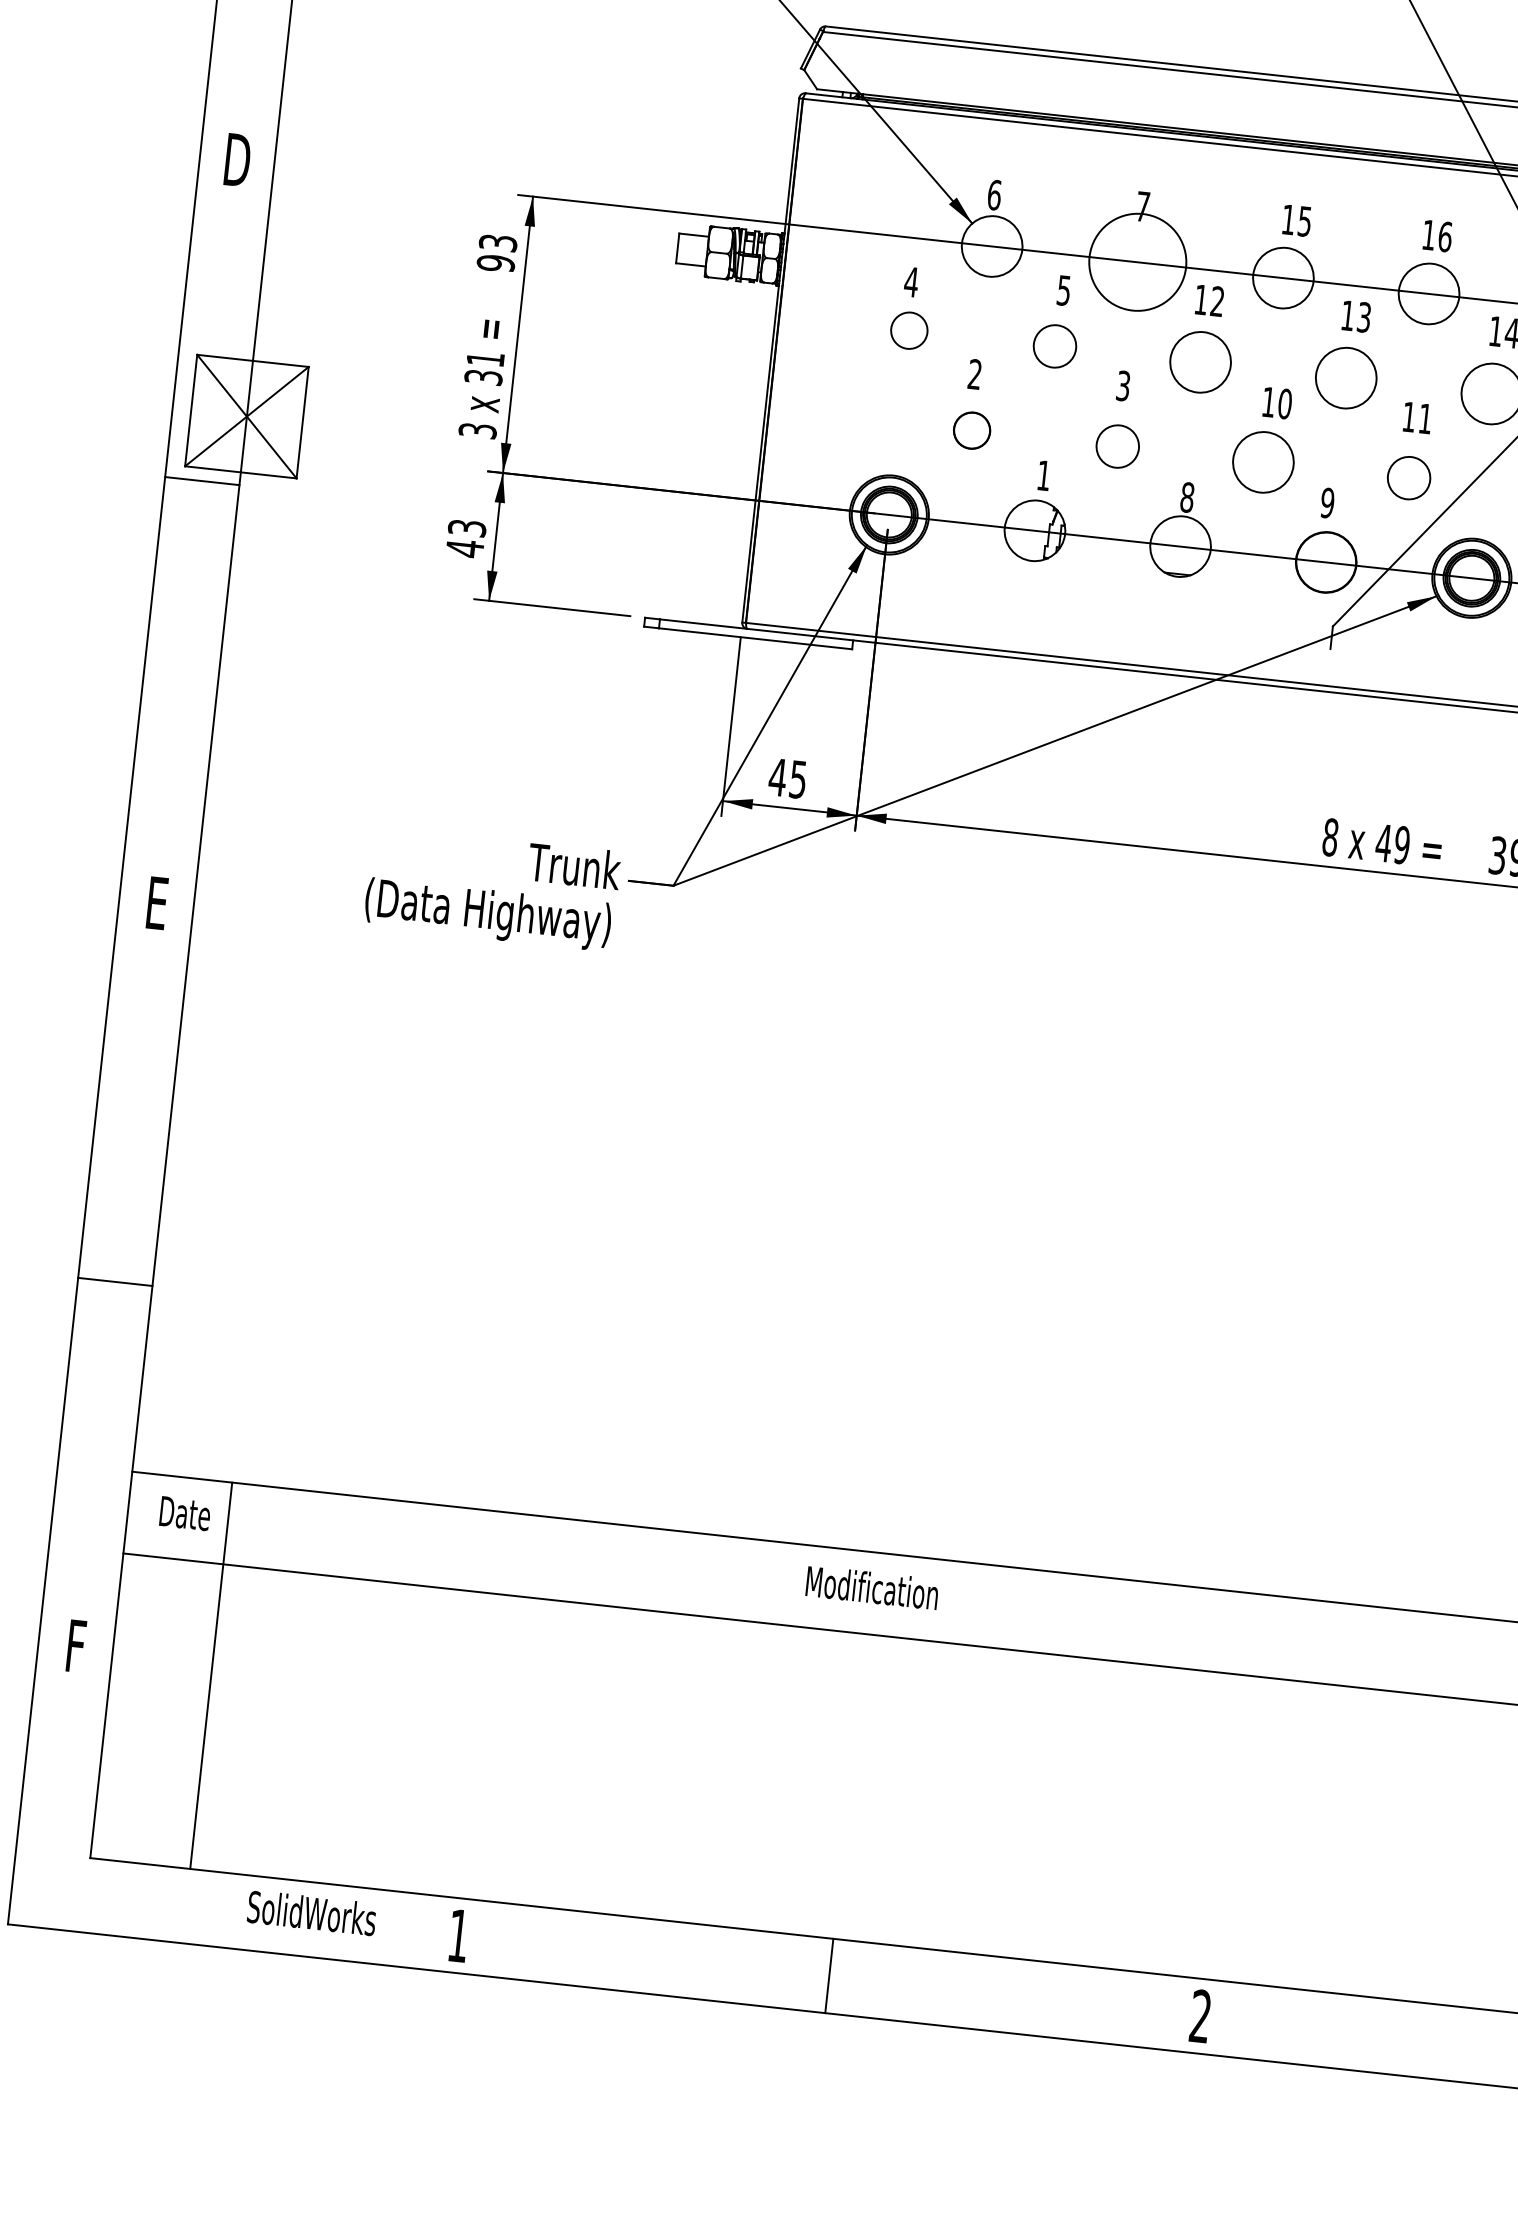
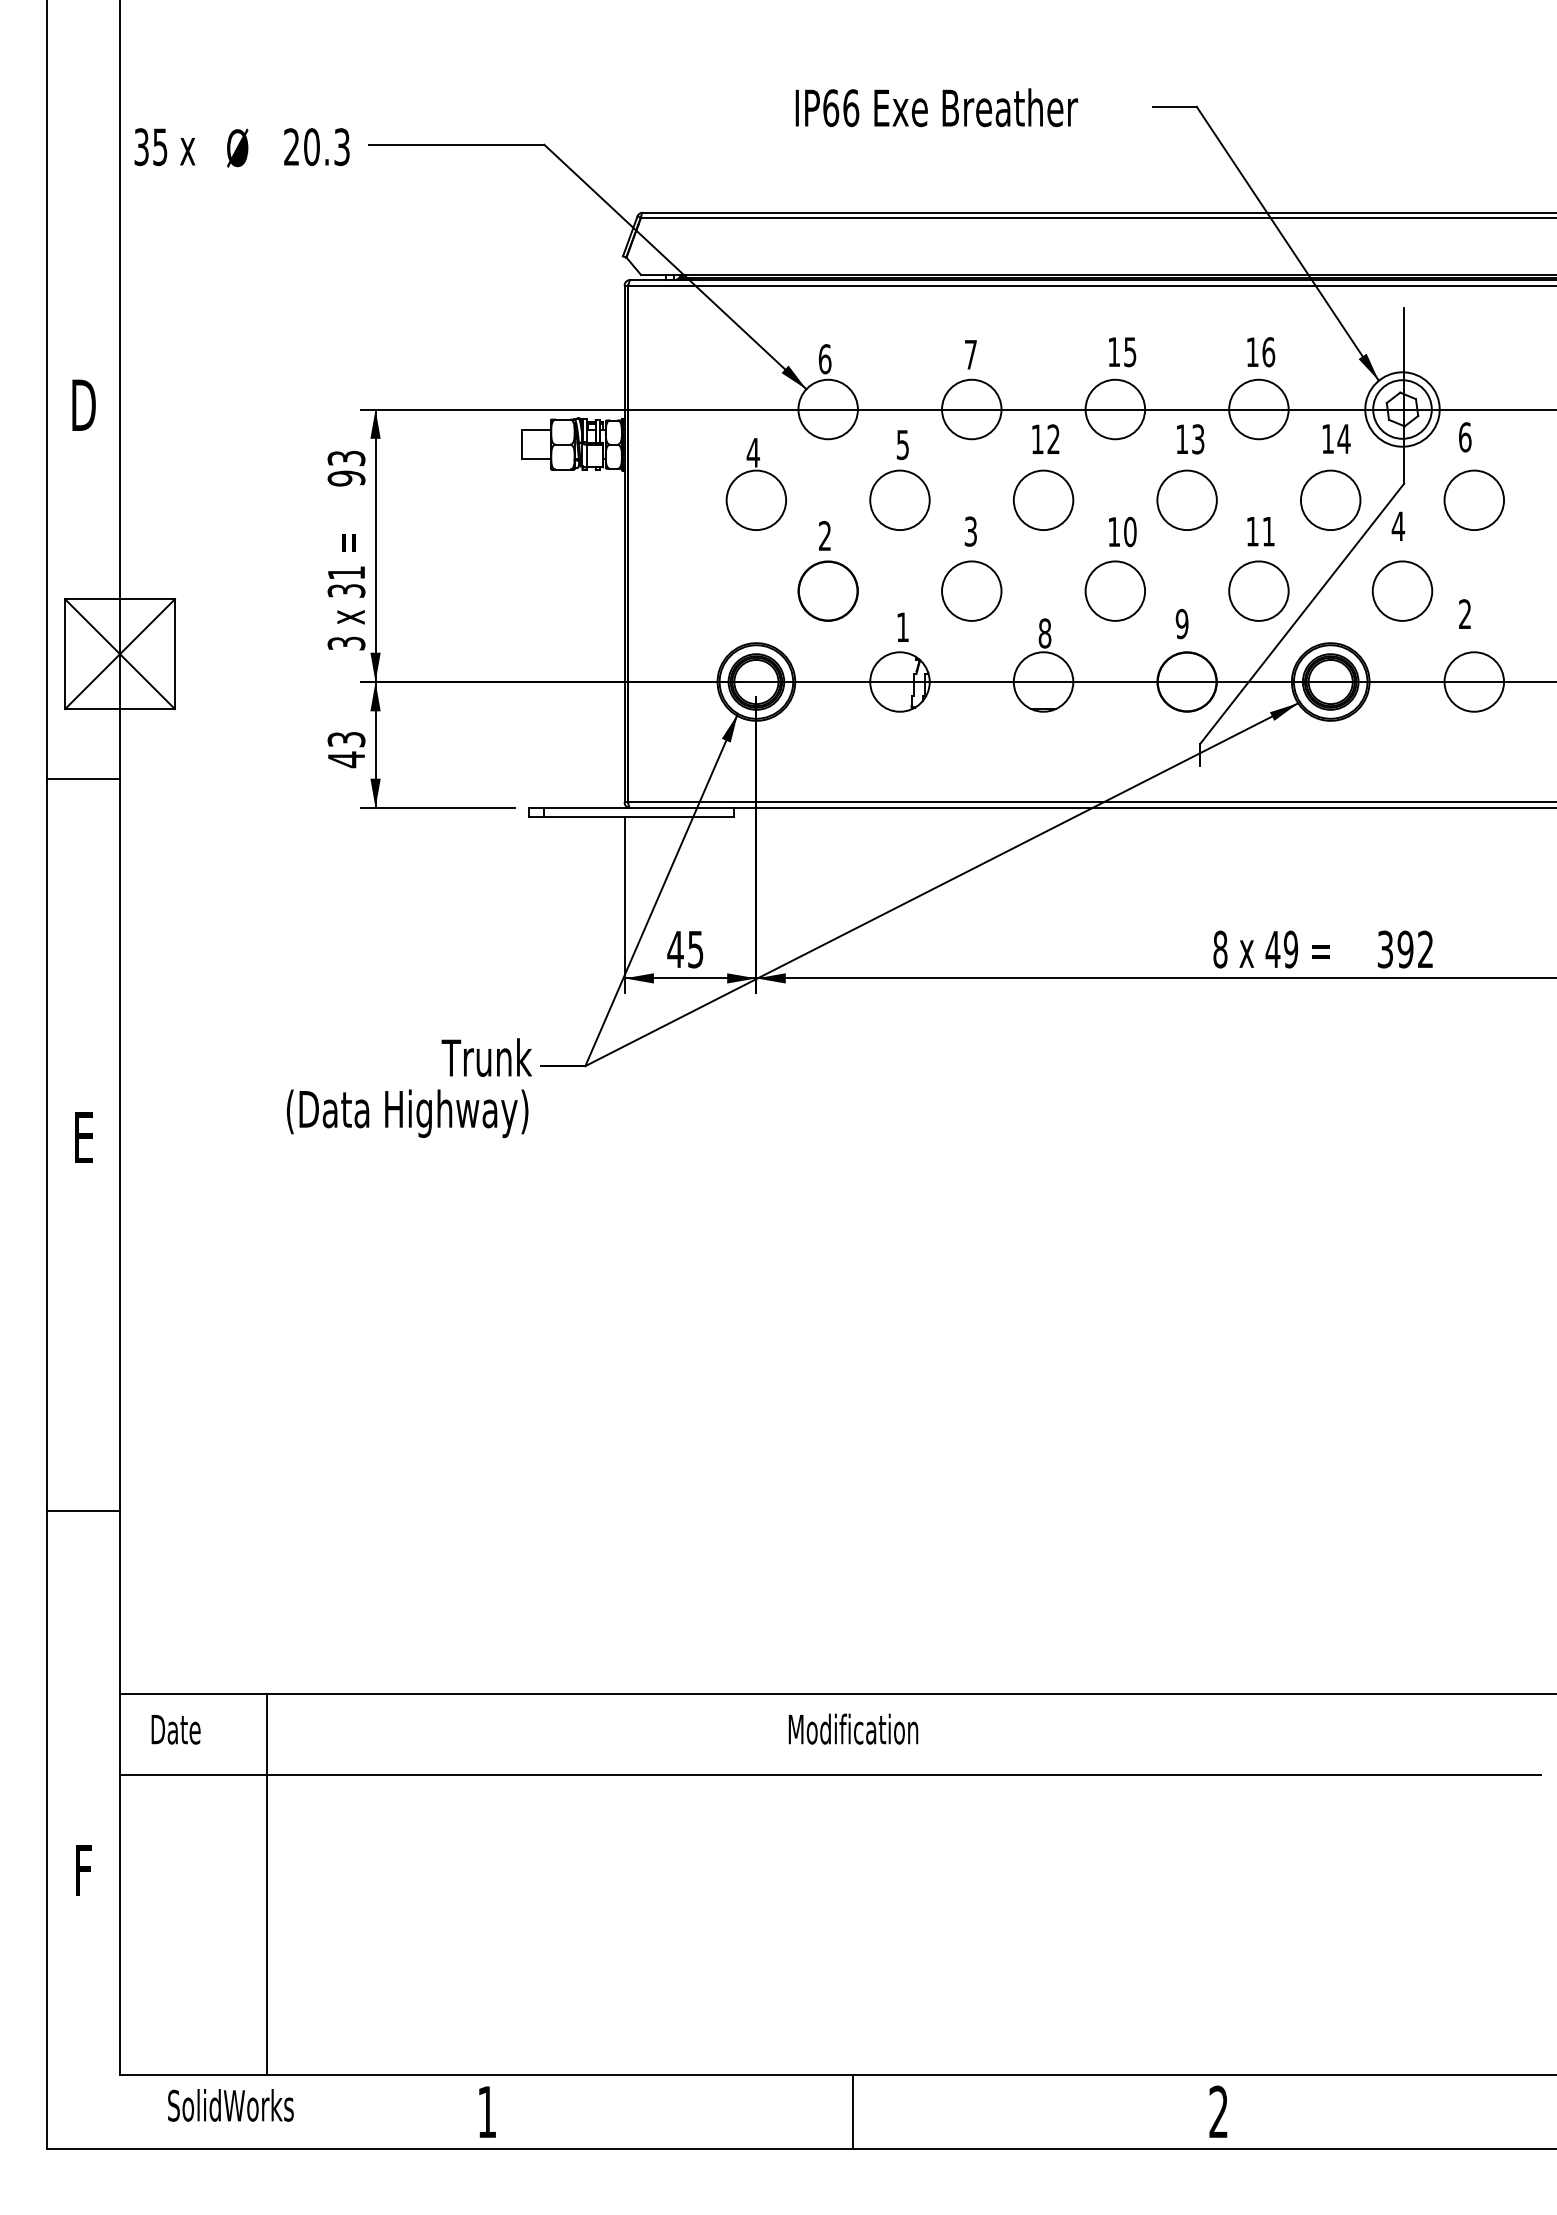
circle: (1137, 262) -> (971, 409), size x0.62
circle: (909, 330) -> (756, 500), size x1.67
circle: (1054, 345) -> (899, 499), size x1.43
circle: (971, 429) -> (827, 590), size x1.67
circle: (1117, 445) -> (971, 590), size x1.43
circle: (1408, 477) -> (1258, 590), size x1.43
line: (202, 480) -> (83, 778), moved
line: (211, 1675) -> (266, 1884), moved
text: (311, 1913) -> (230, 2105), moved

